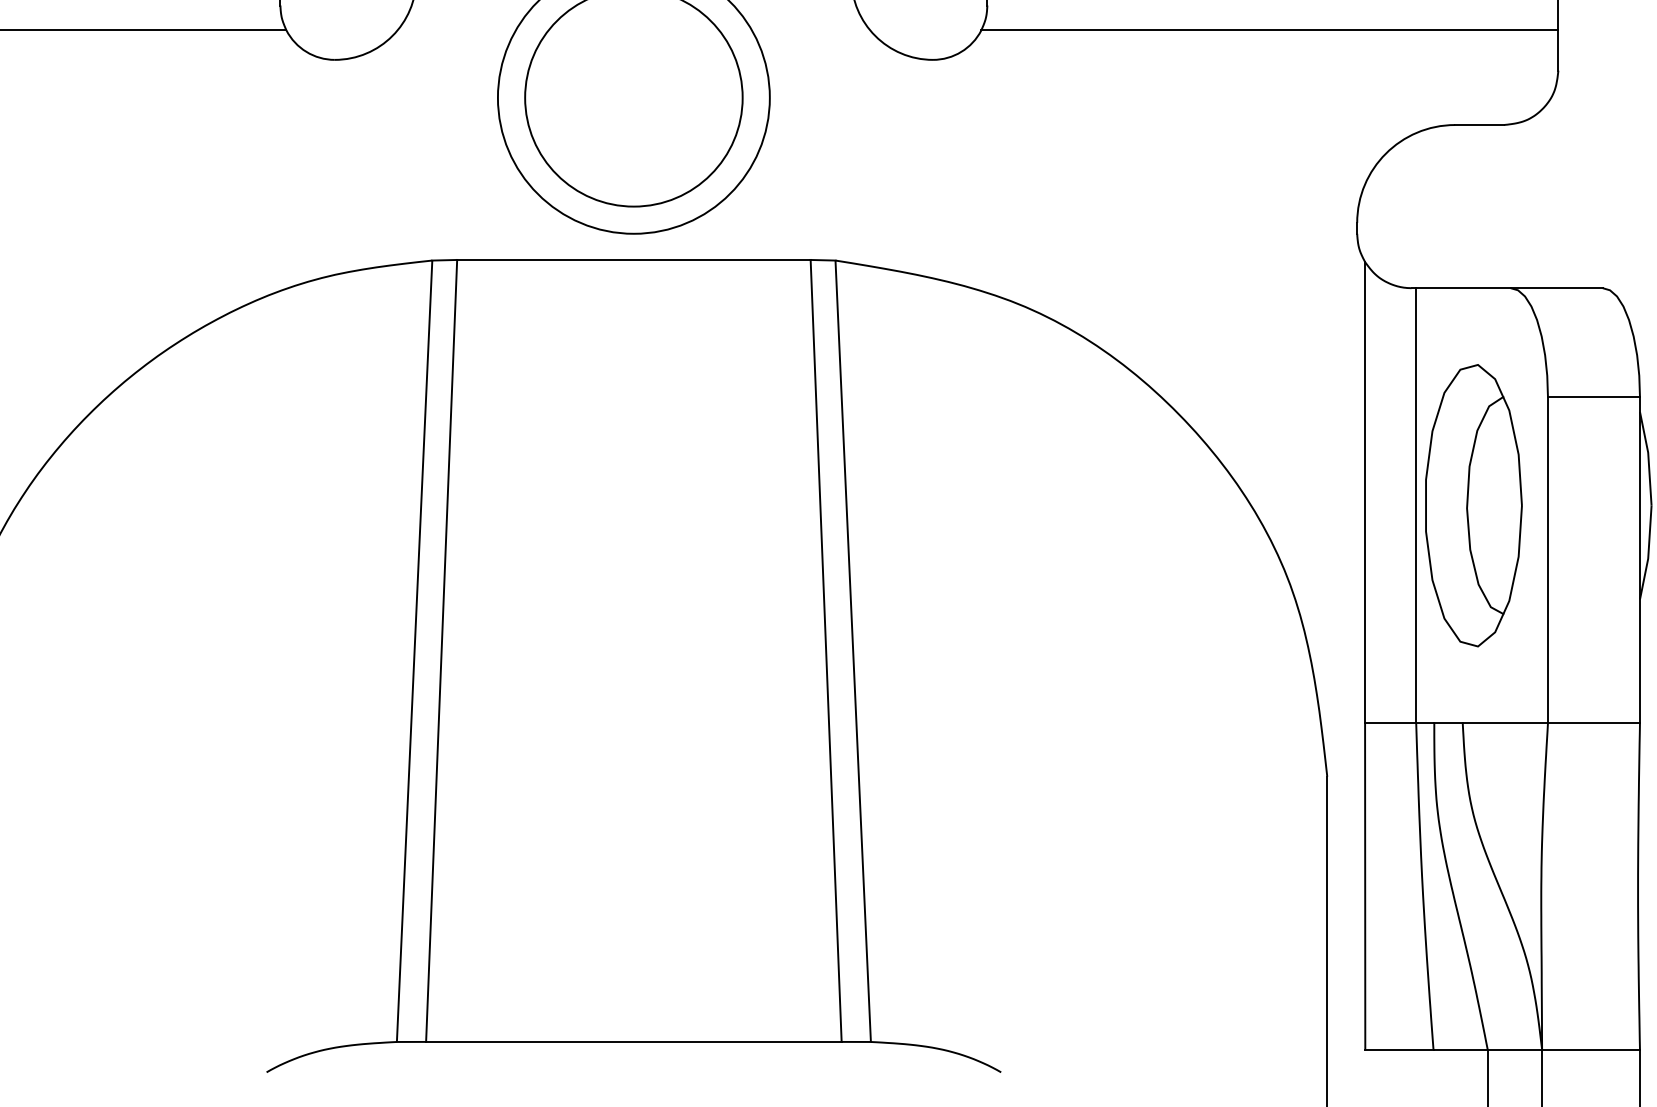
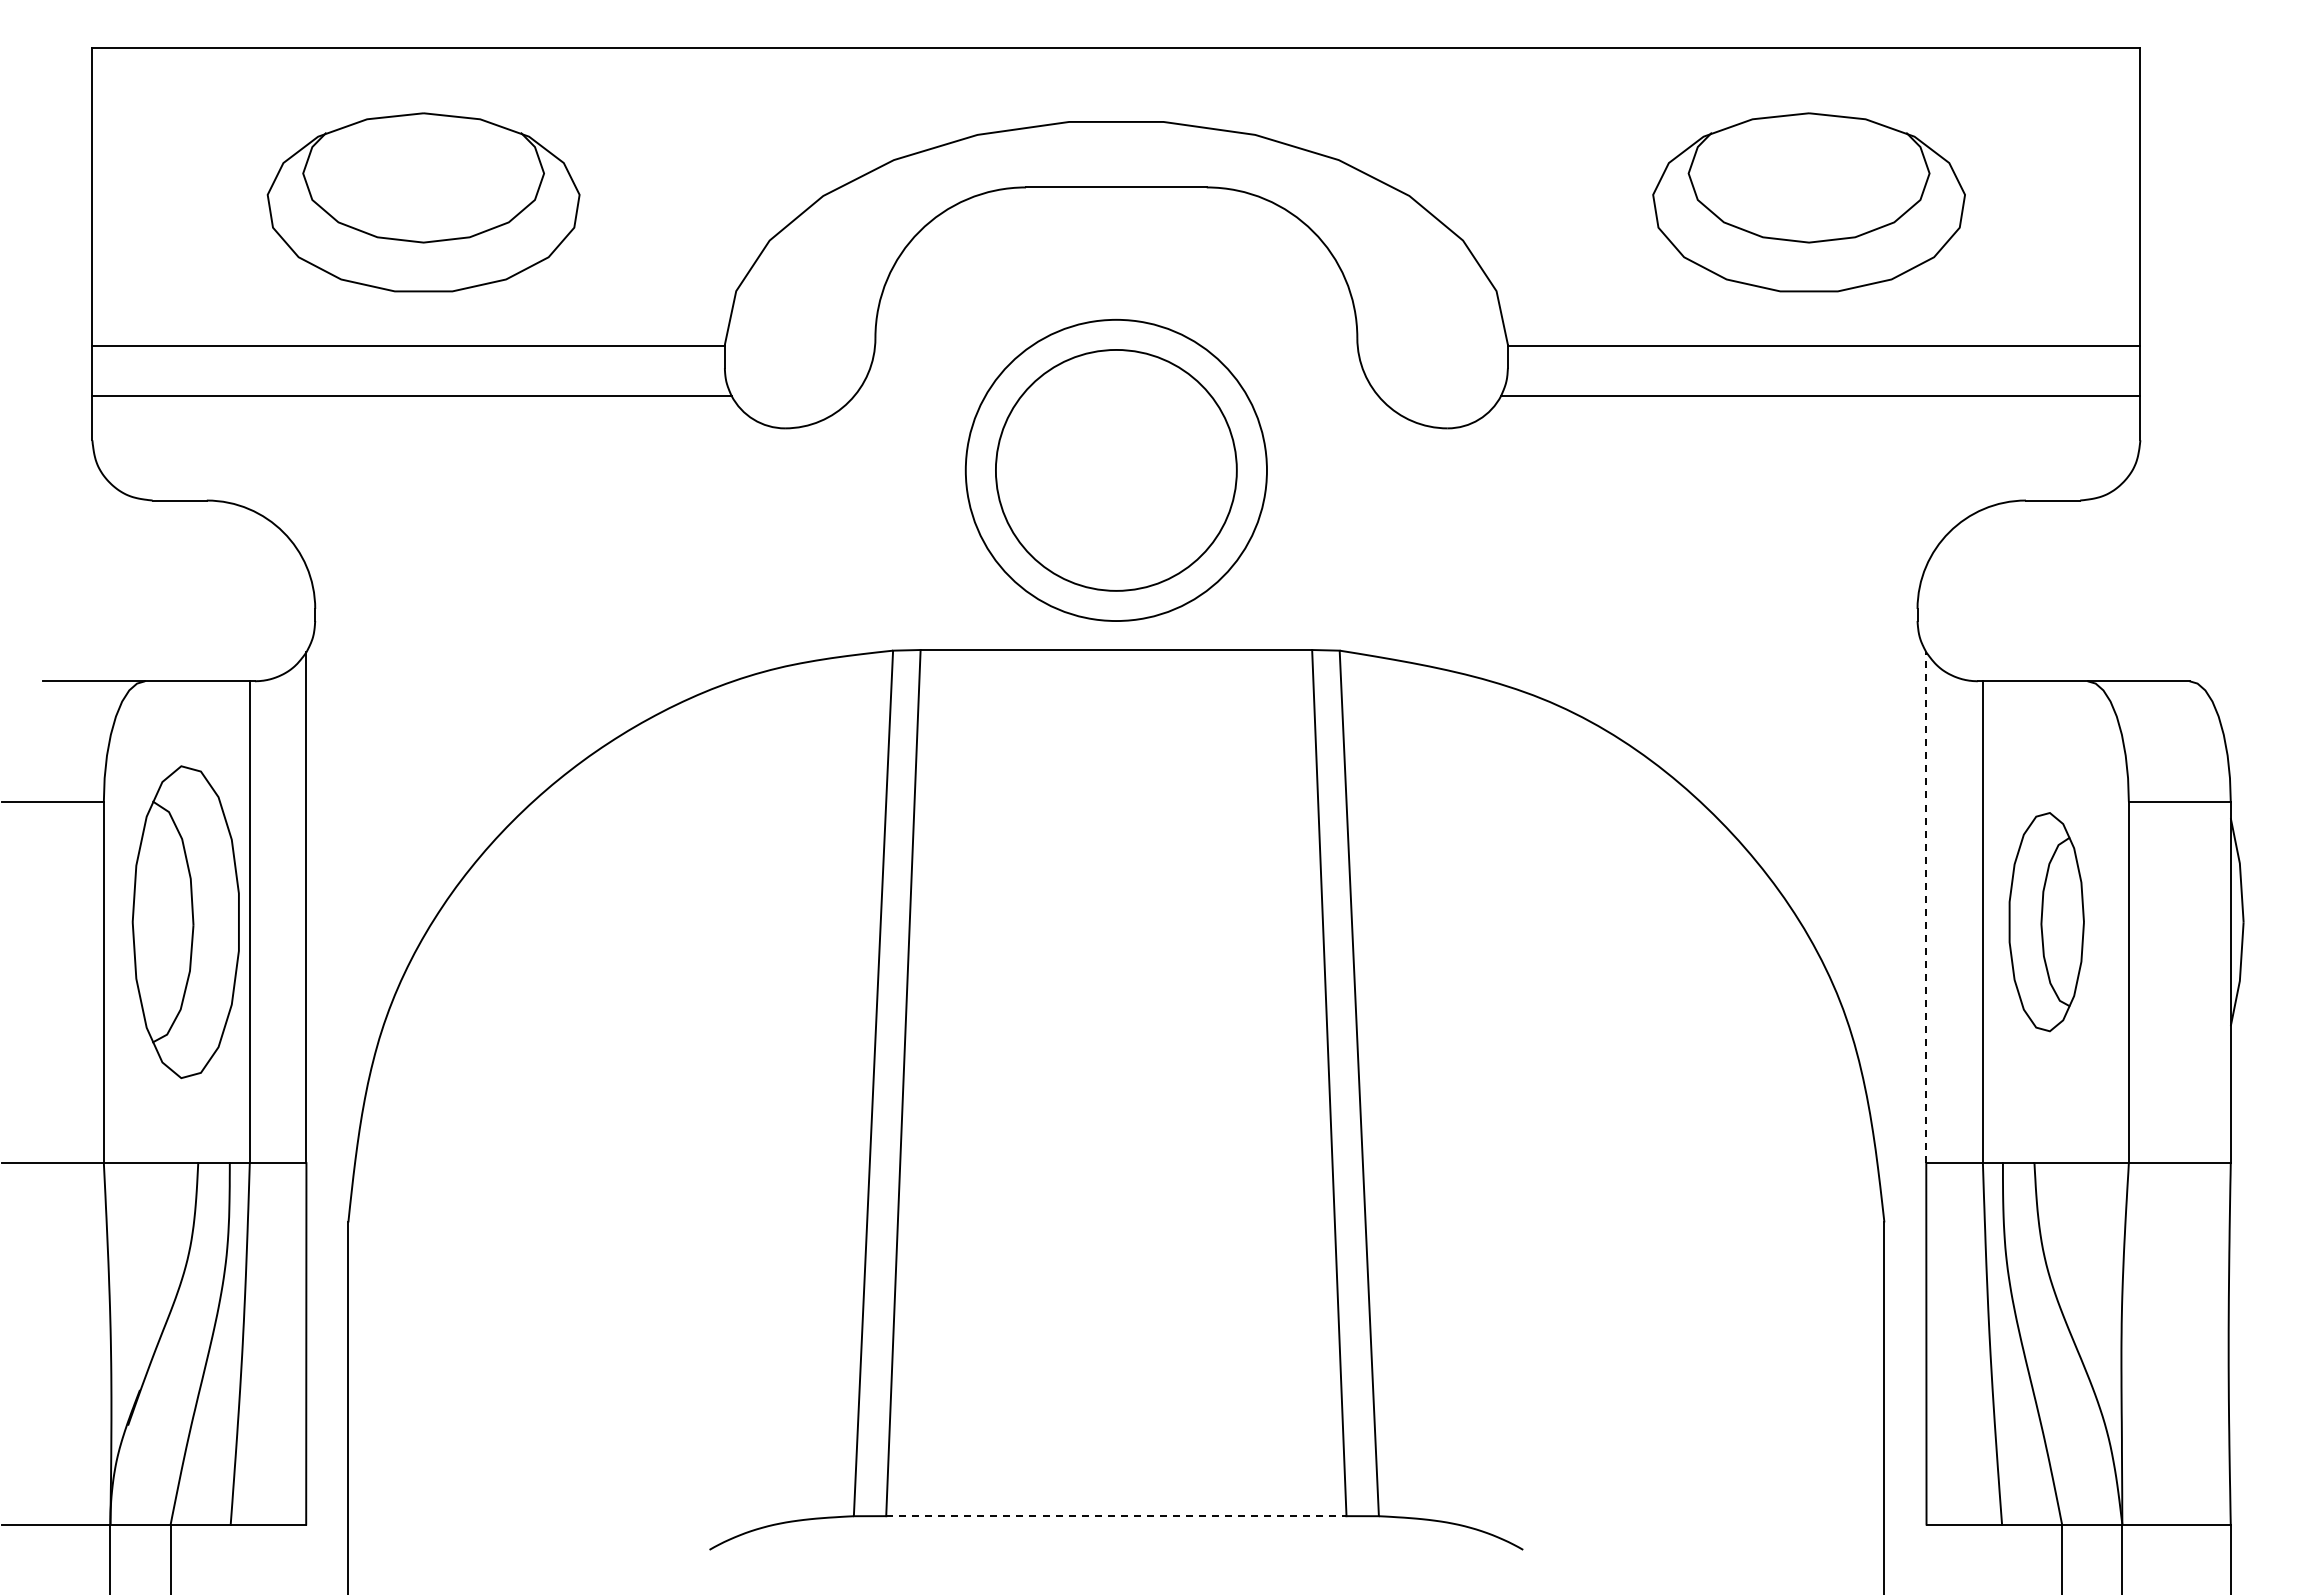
line: (1365, 492) -> (1926, 907), solid -> dashed
part: (1473, 505) -> (2046, 921), size x0.7
line: (634, 1042) -> (1116, 1516), solid -> dashed

